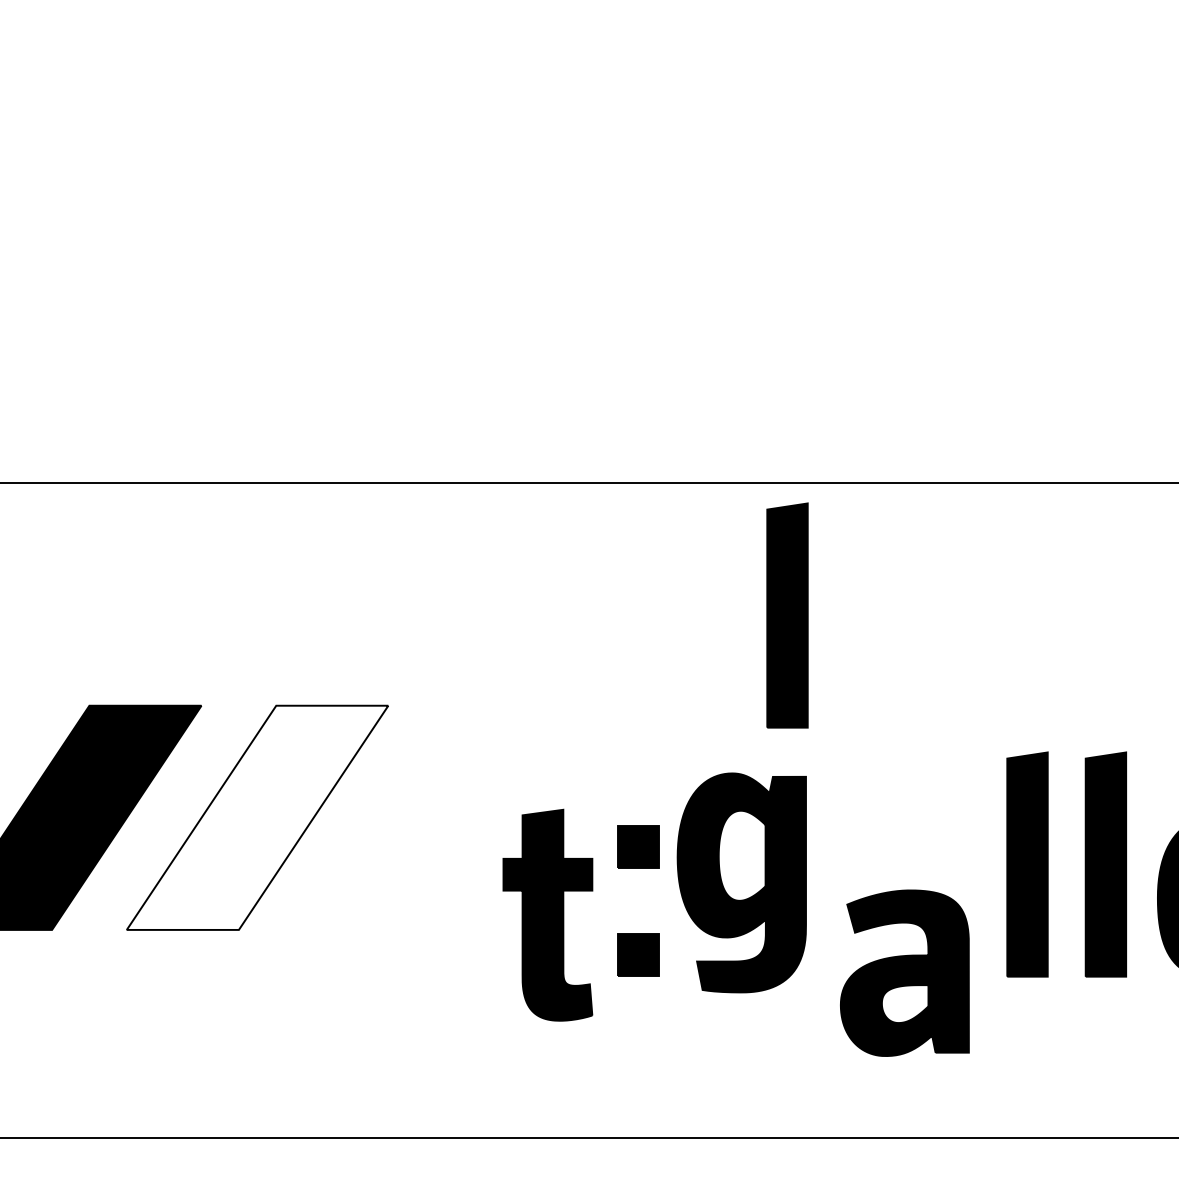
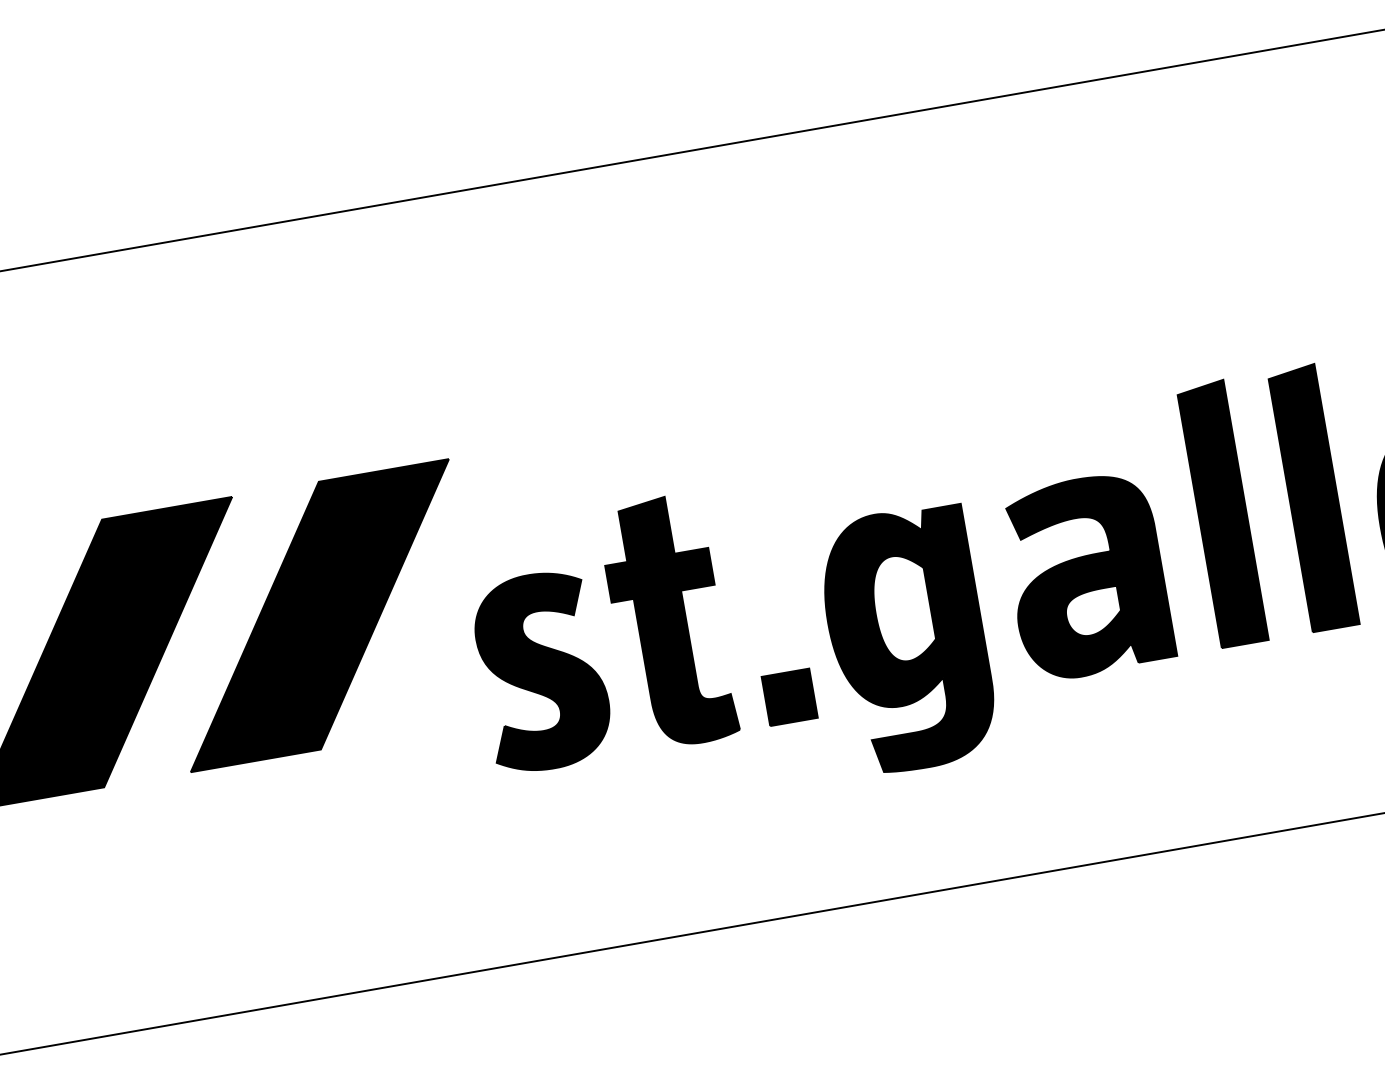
part: (787, 615) -> (893, 273), removed
fill: (257, 817) -> (319, 615), added
part: (638, 846) -> (767, 571), removed
part: (741, 882) -> (907, 639), moved
part: (435, 896) -> (542, 670), added
part: (547, 914) -> (667, 621), moved
part: (904, 972) -> (1086, 575), moved

